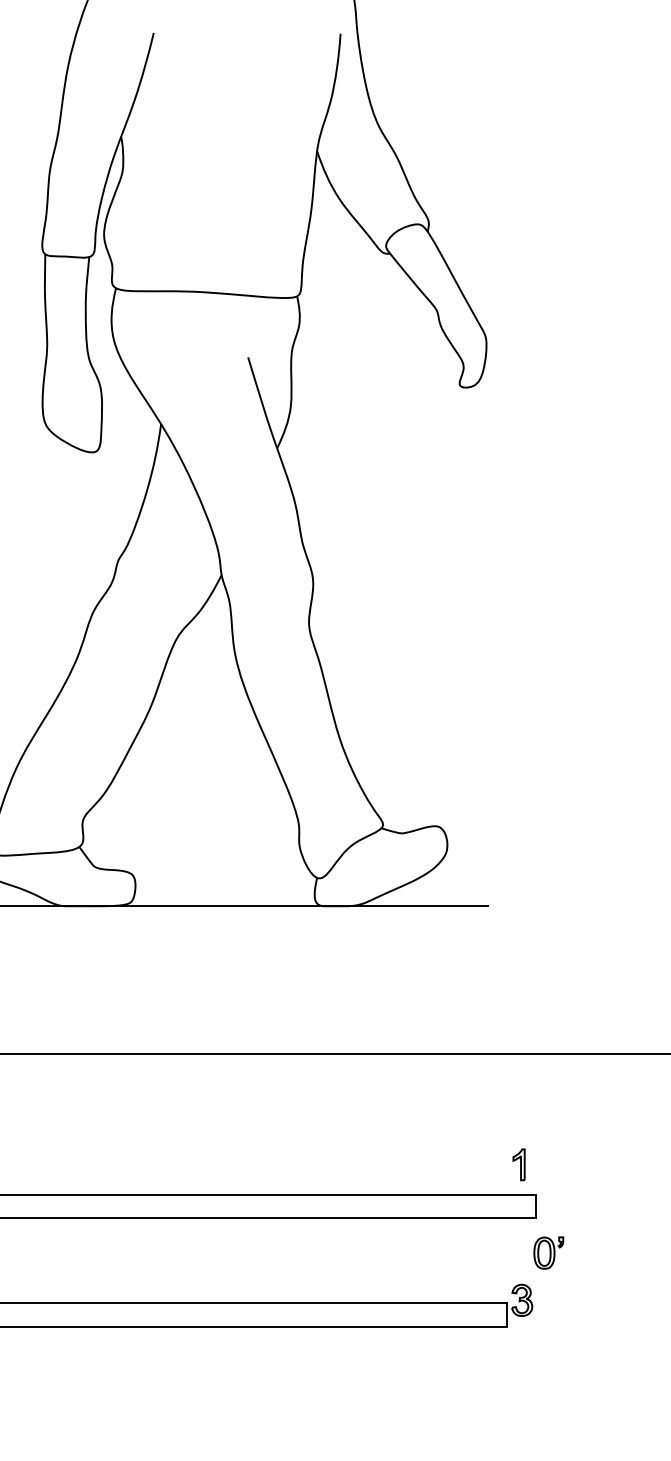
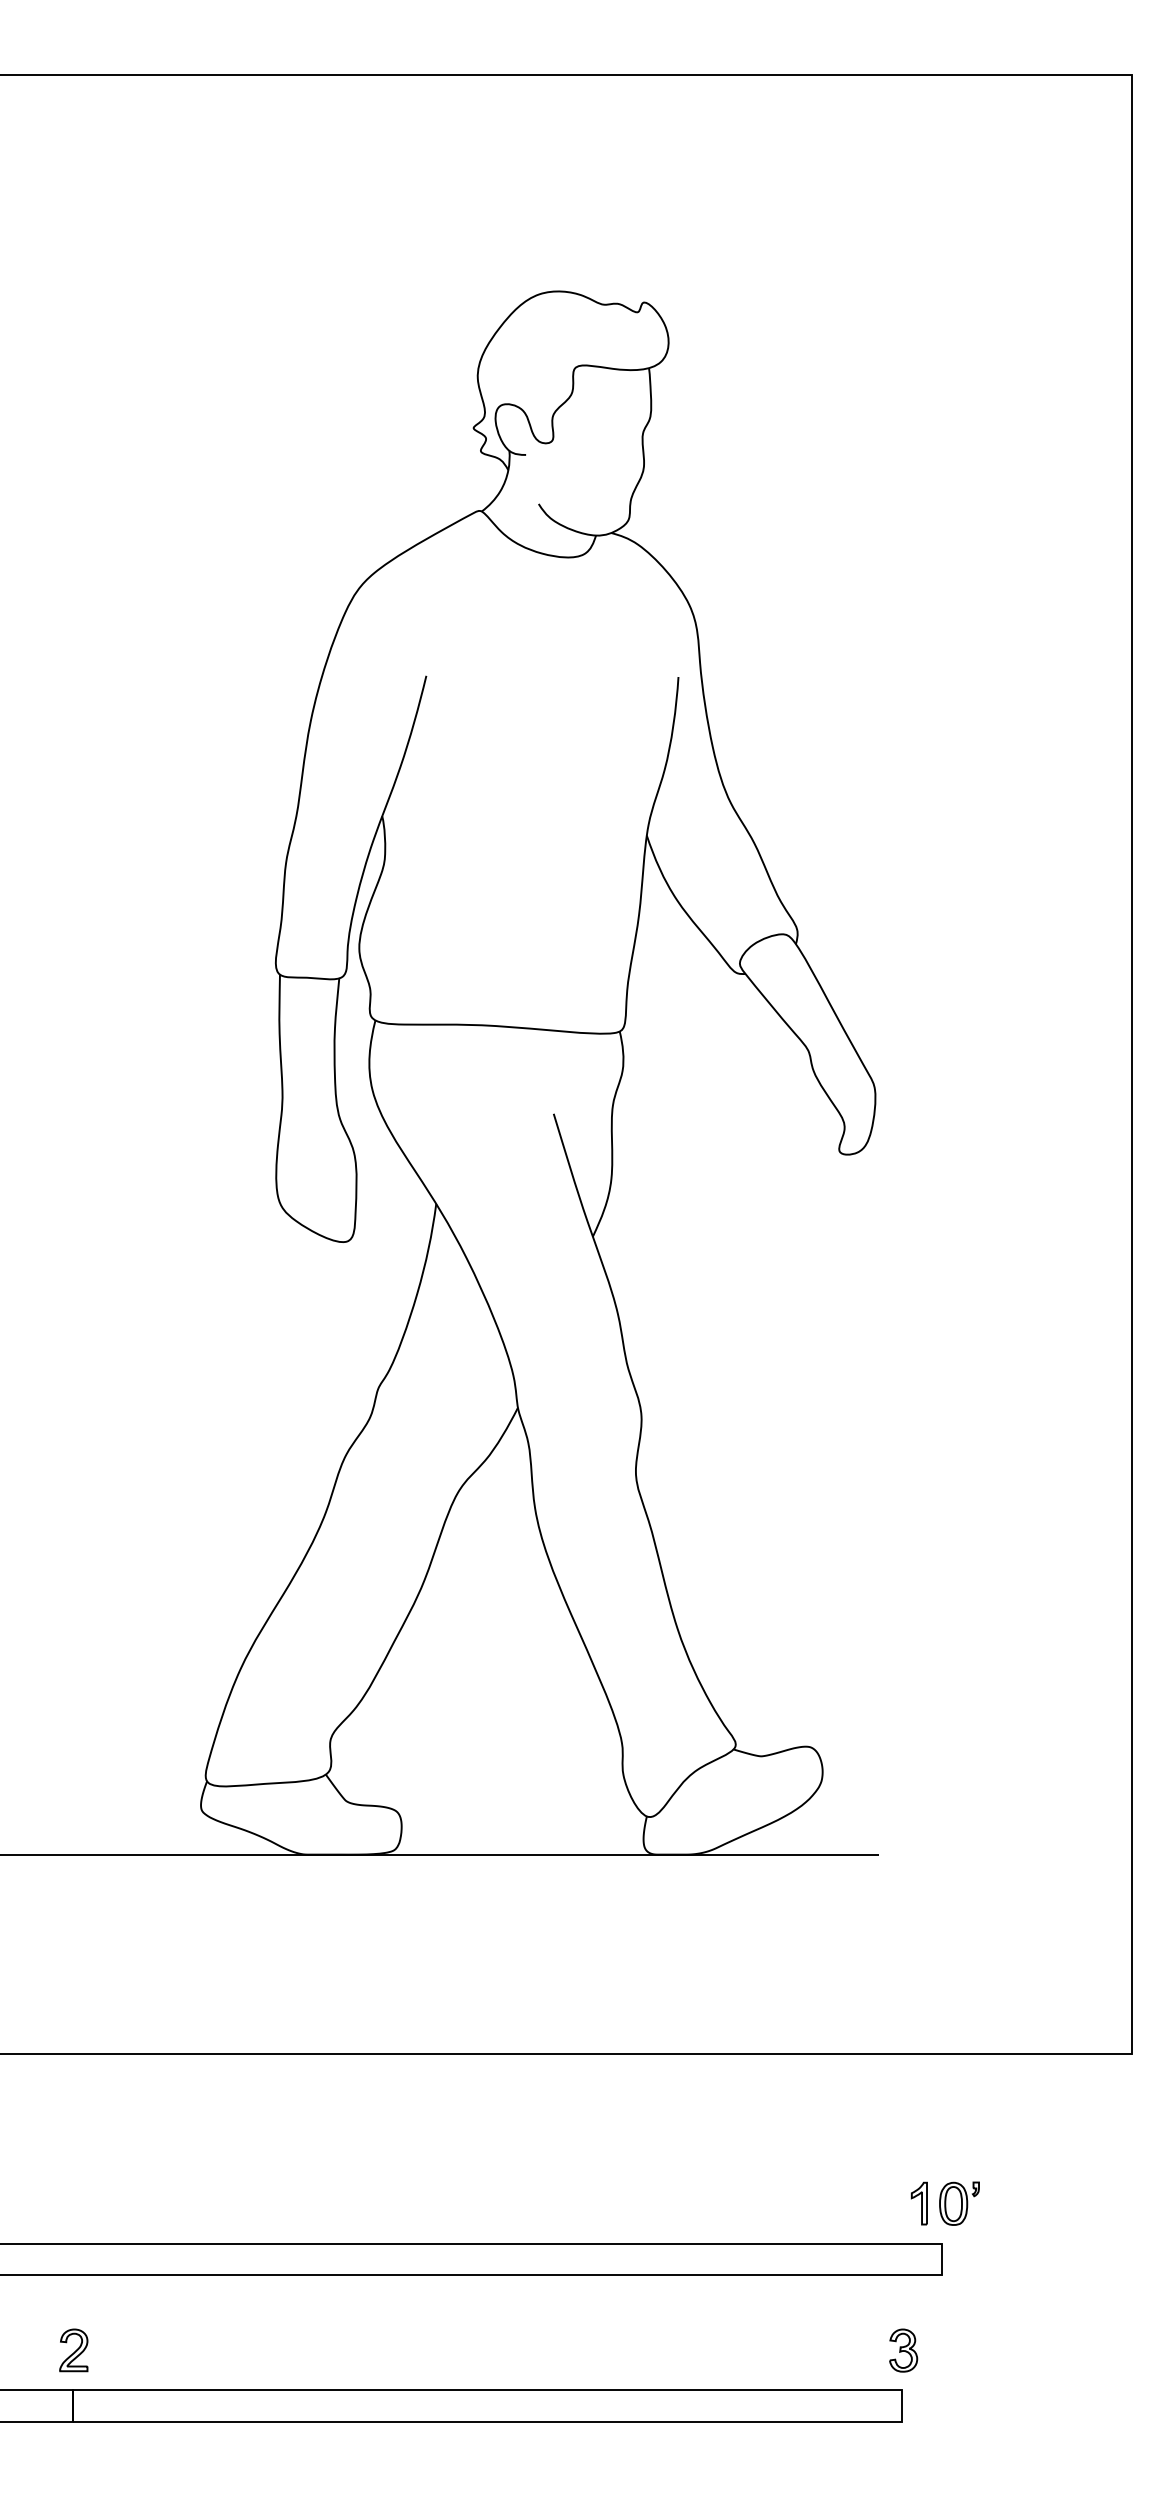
part: (548, 1252) -> (959, 2203), moved
part: (522, 1300) -> (903, 2350), moved

